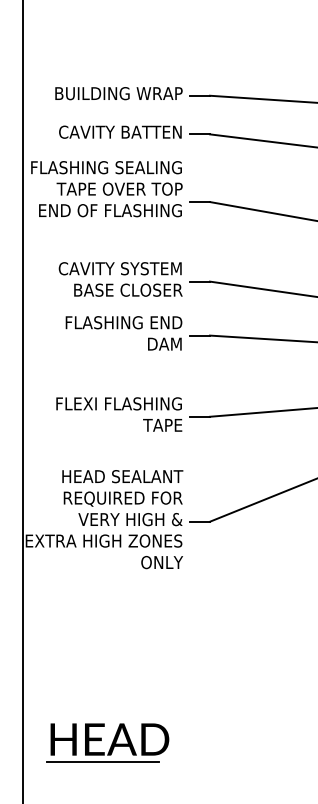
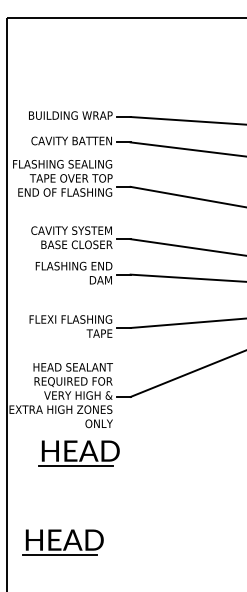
part: (130, 607) -> (78, 453), added

